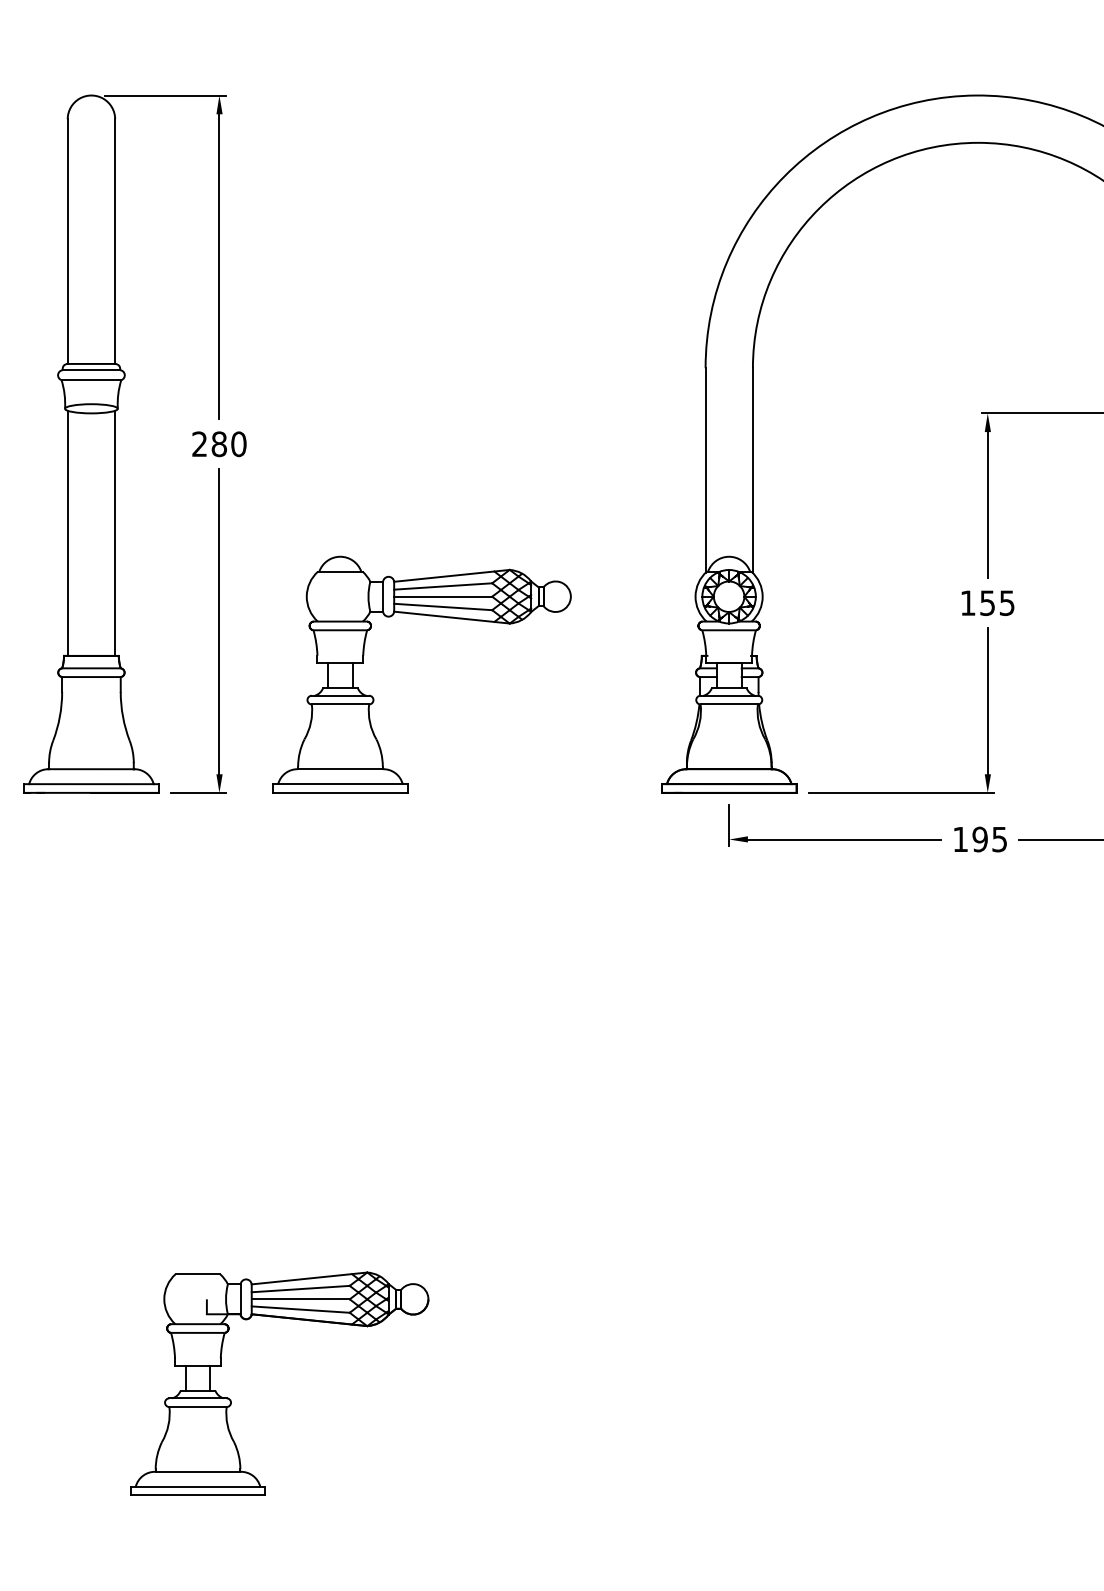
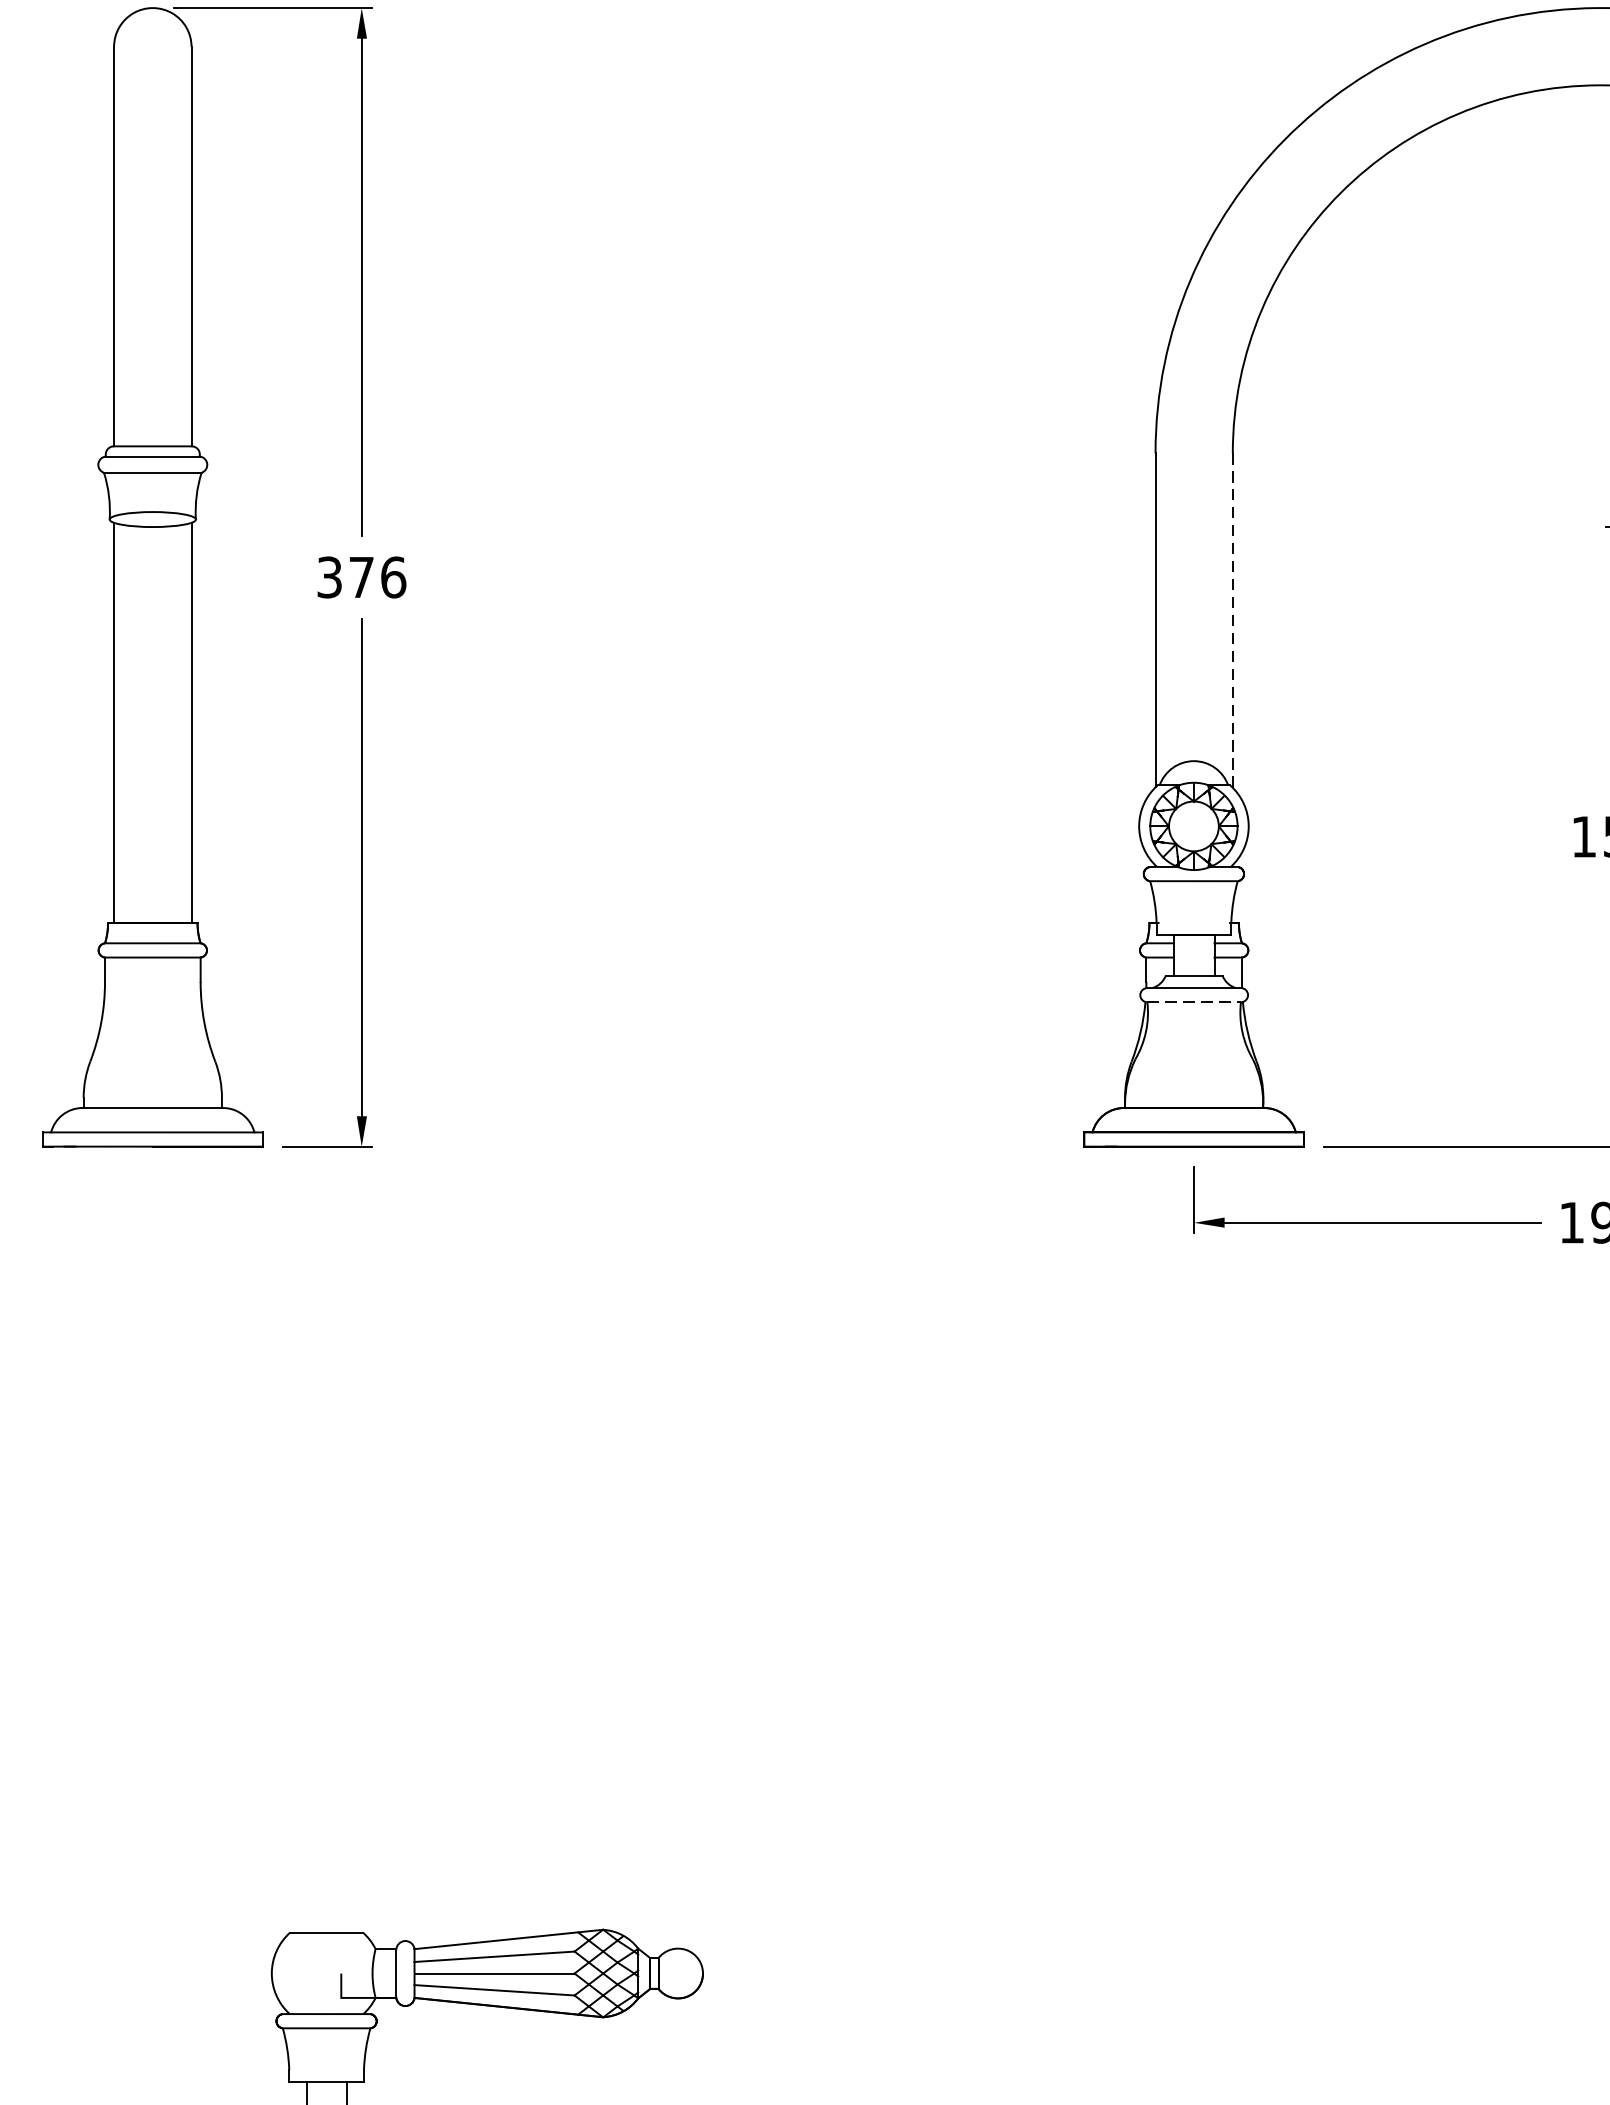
text: (219, 444) -> (361, 577), 280 -> 376
line: (752, 470) -> (1232, 620), solid -> dashed
part: (374, 698) -> (614, 992), removed
line: (729, 704) -> (1194, 1002), solid -> dashed

